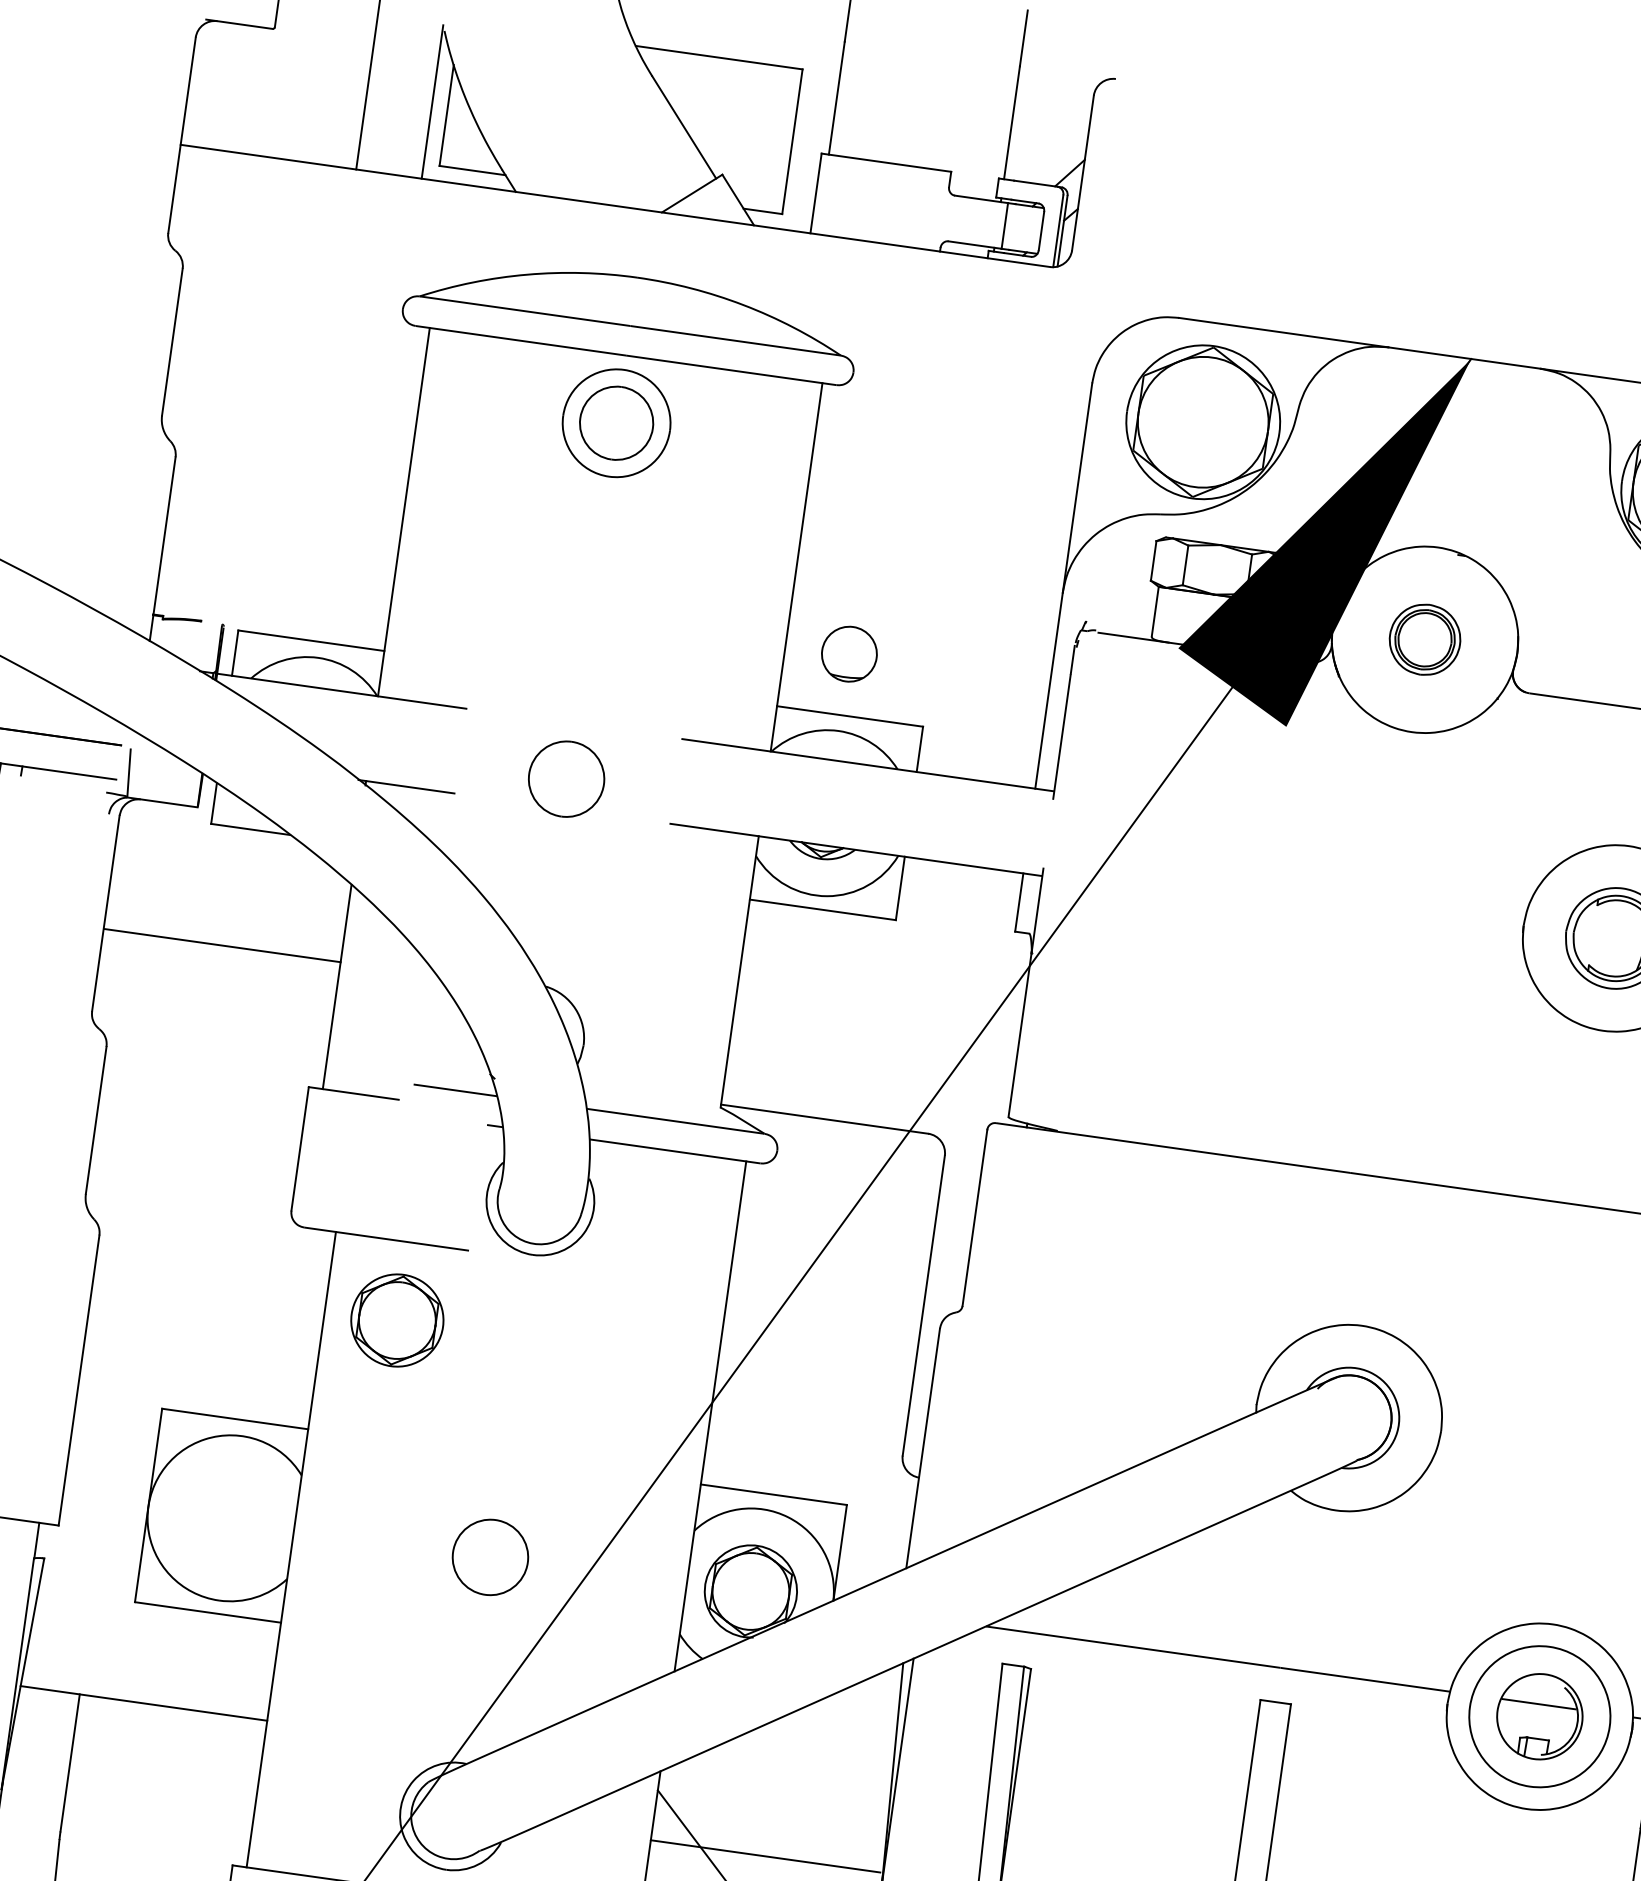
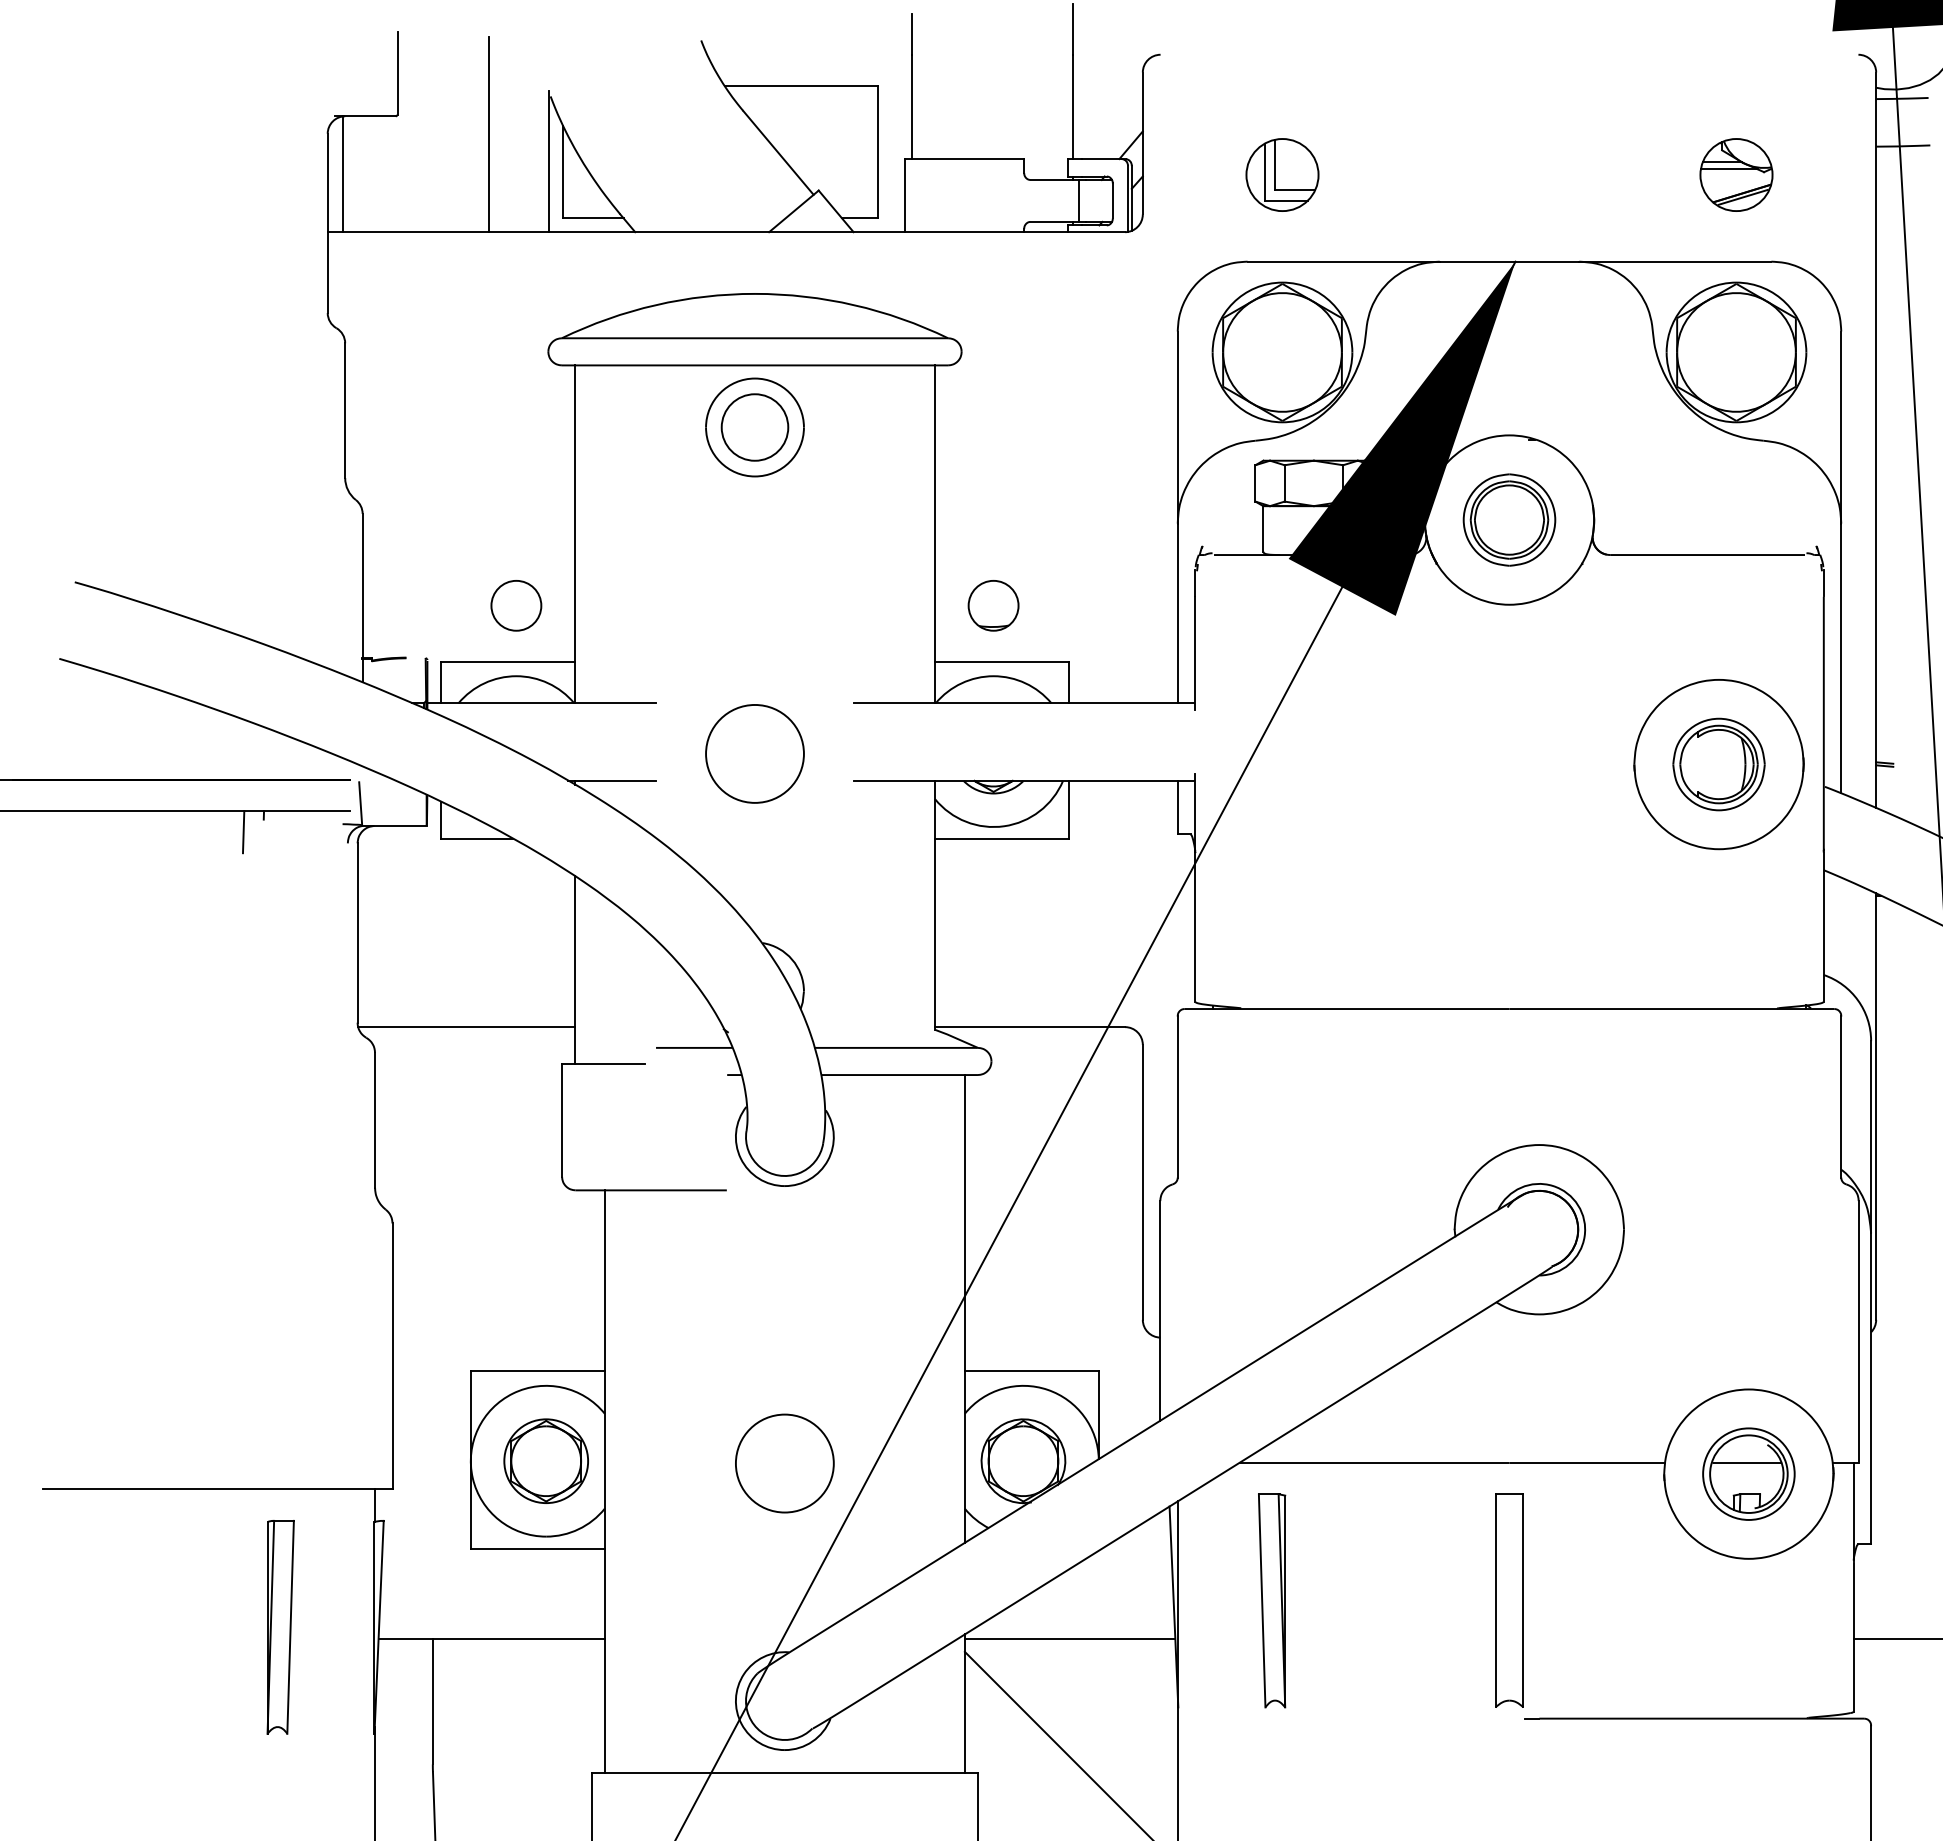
line: (205, 84) -> (342, 174), added
part: (1230, 228) -> (1282, 174), added
circle: (329, 580) -> (516, 605), added
part: (1425, 639) -> (1509, 519), size x1.43
part: (566, 778) -> (754, 753), size x1.43
line: (222, 946) -> (466, 1027), moved
part: (396, 1319) -> (545, 1460), moved
circle: (490, 1557) -> (784, 1463), size x1.43
circle: (1539, 1715) -> (1748, 1473), size x0.71
line: (764, 1856) -> (1069, 1638), moved

